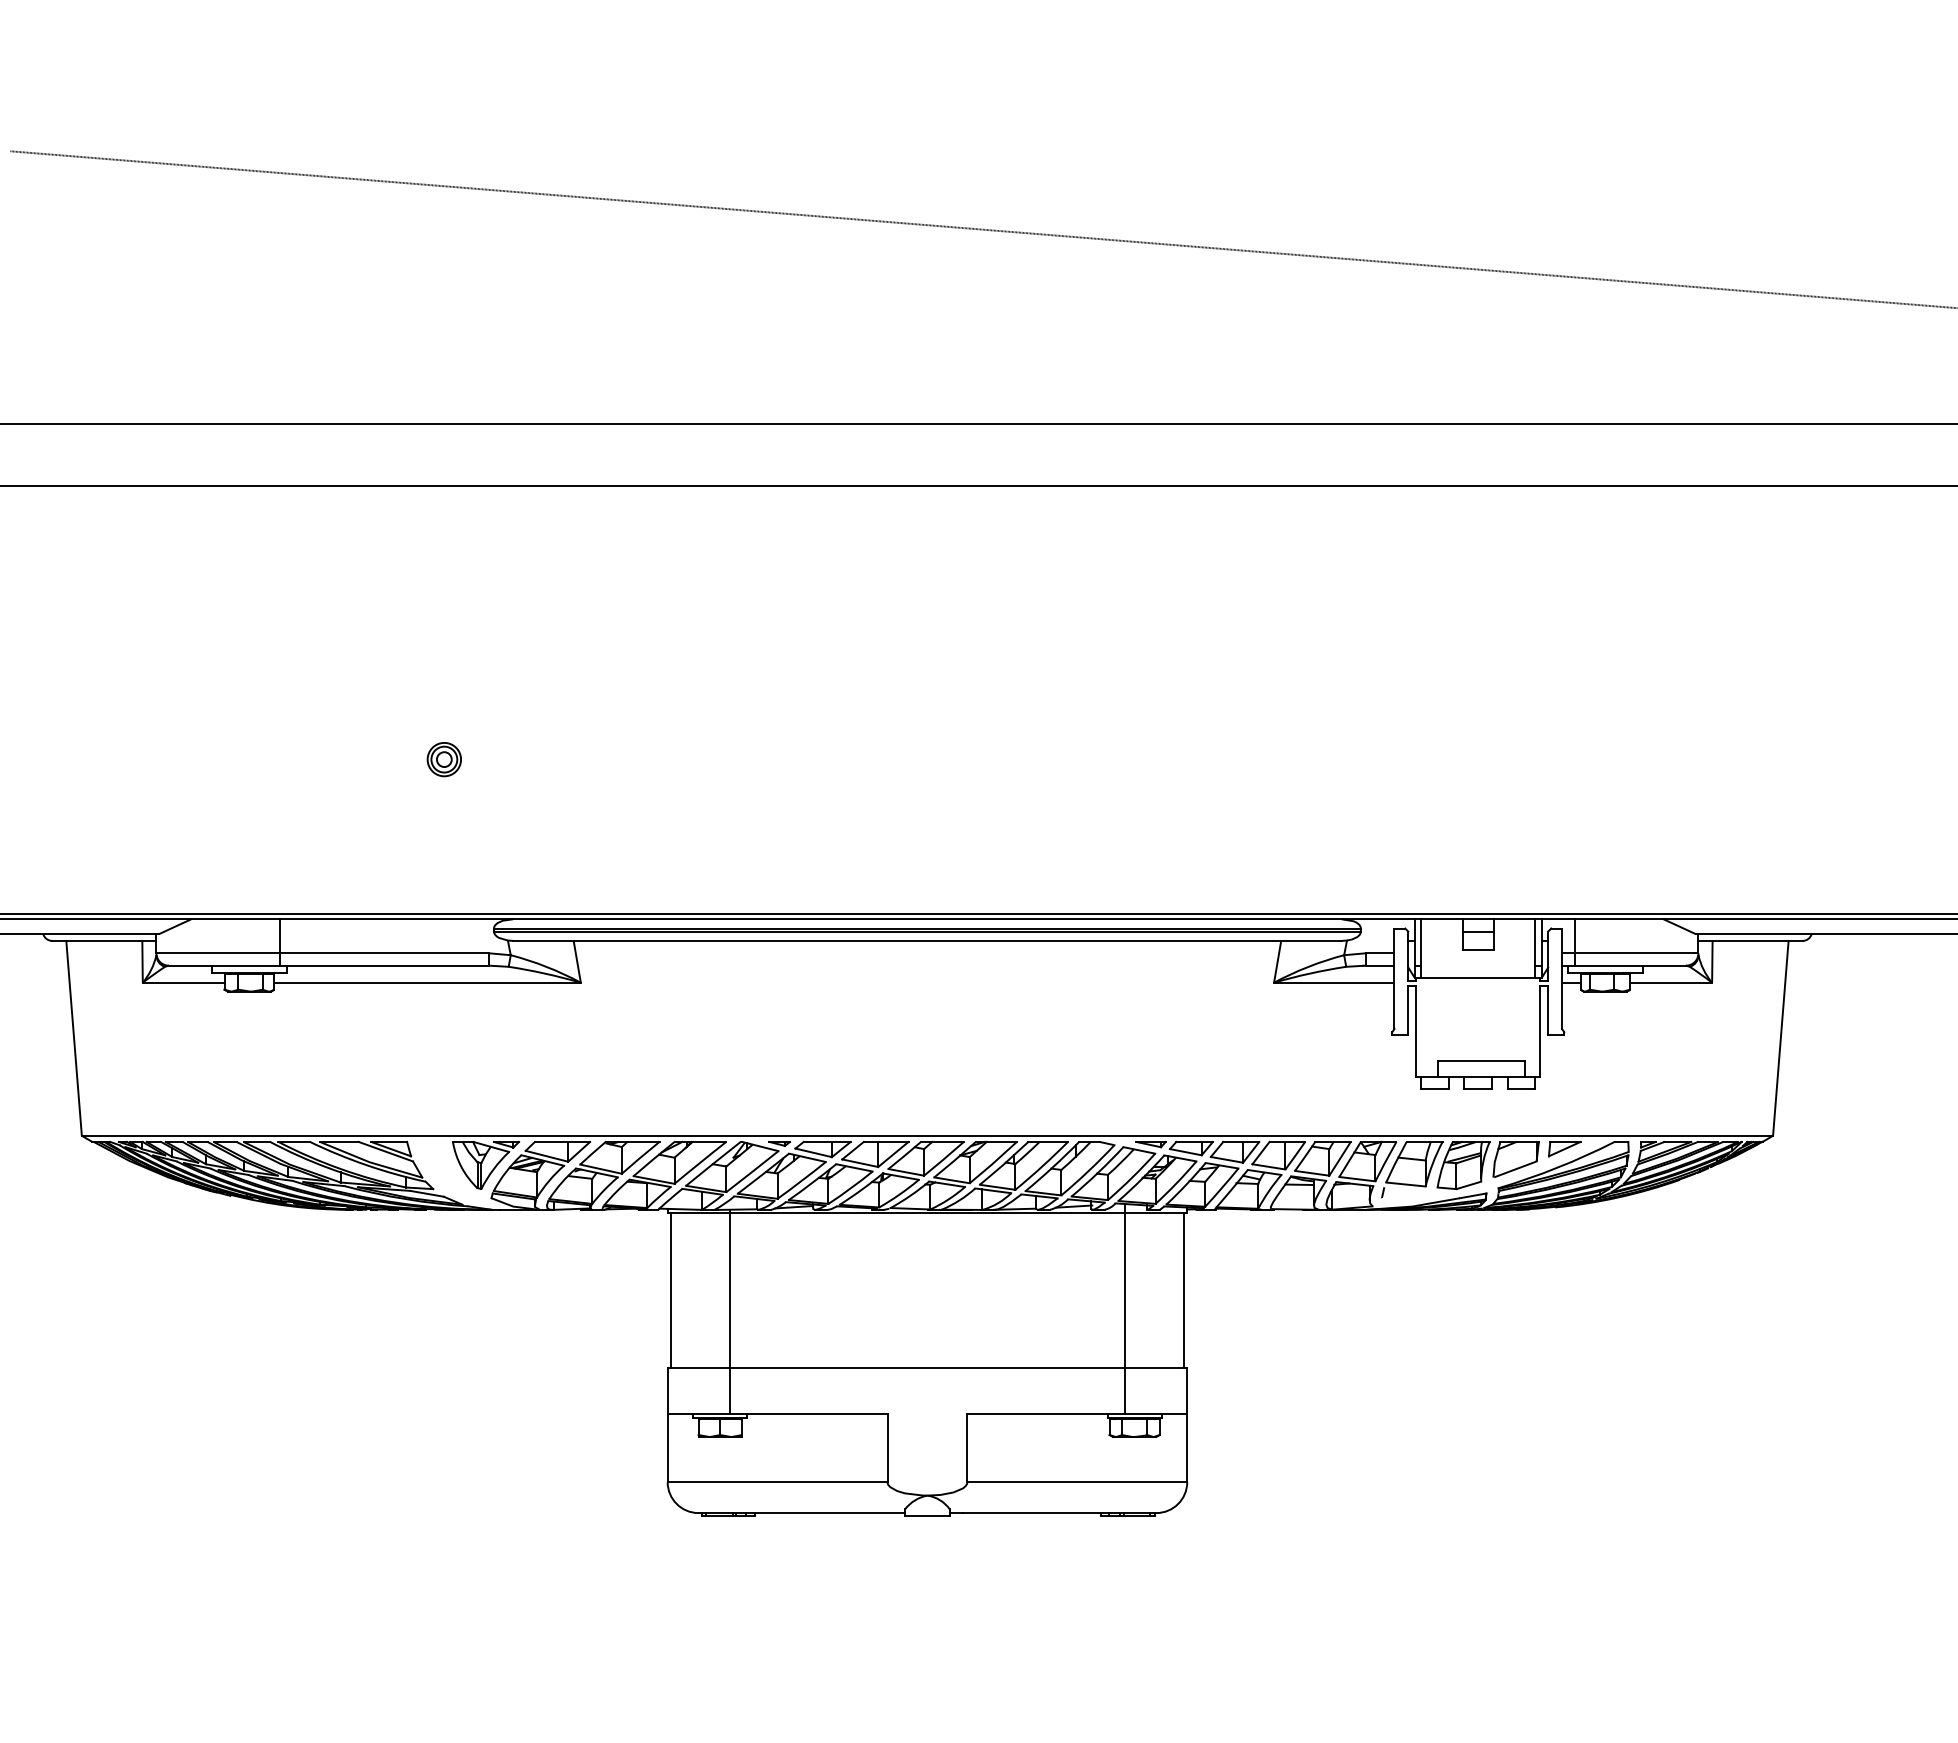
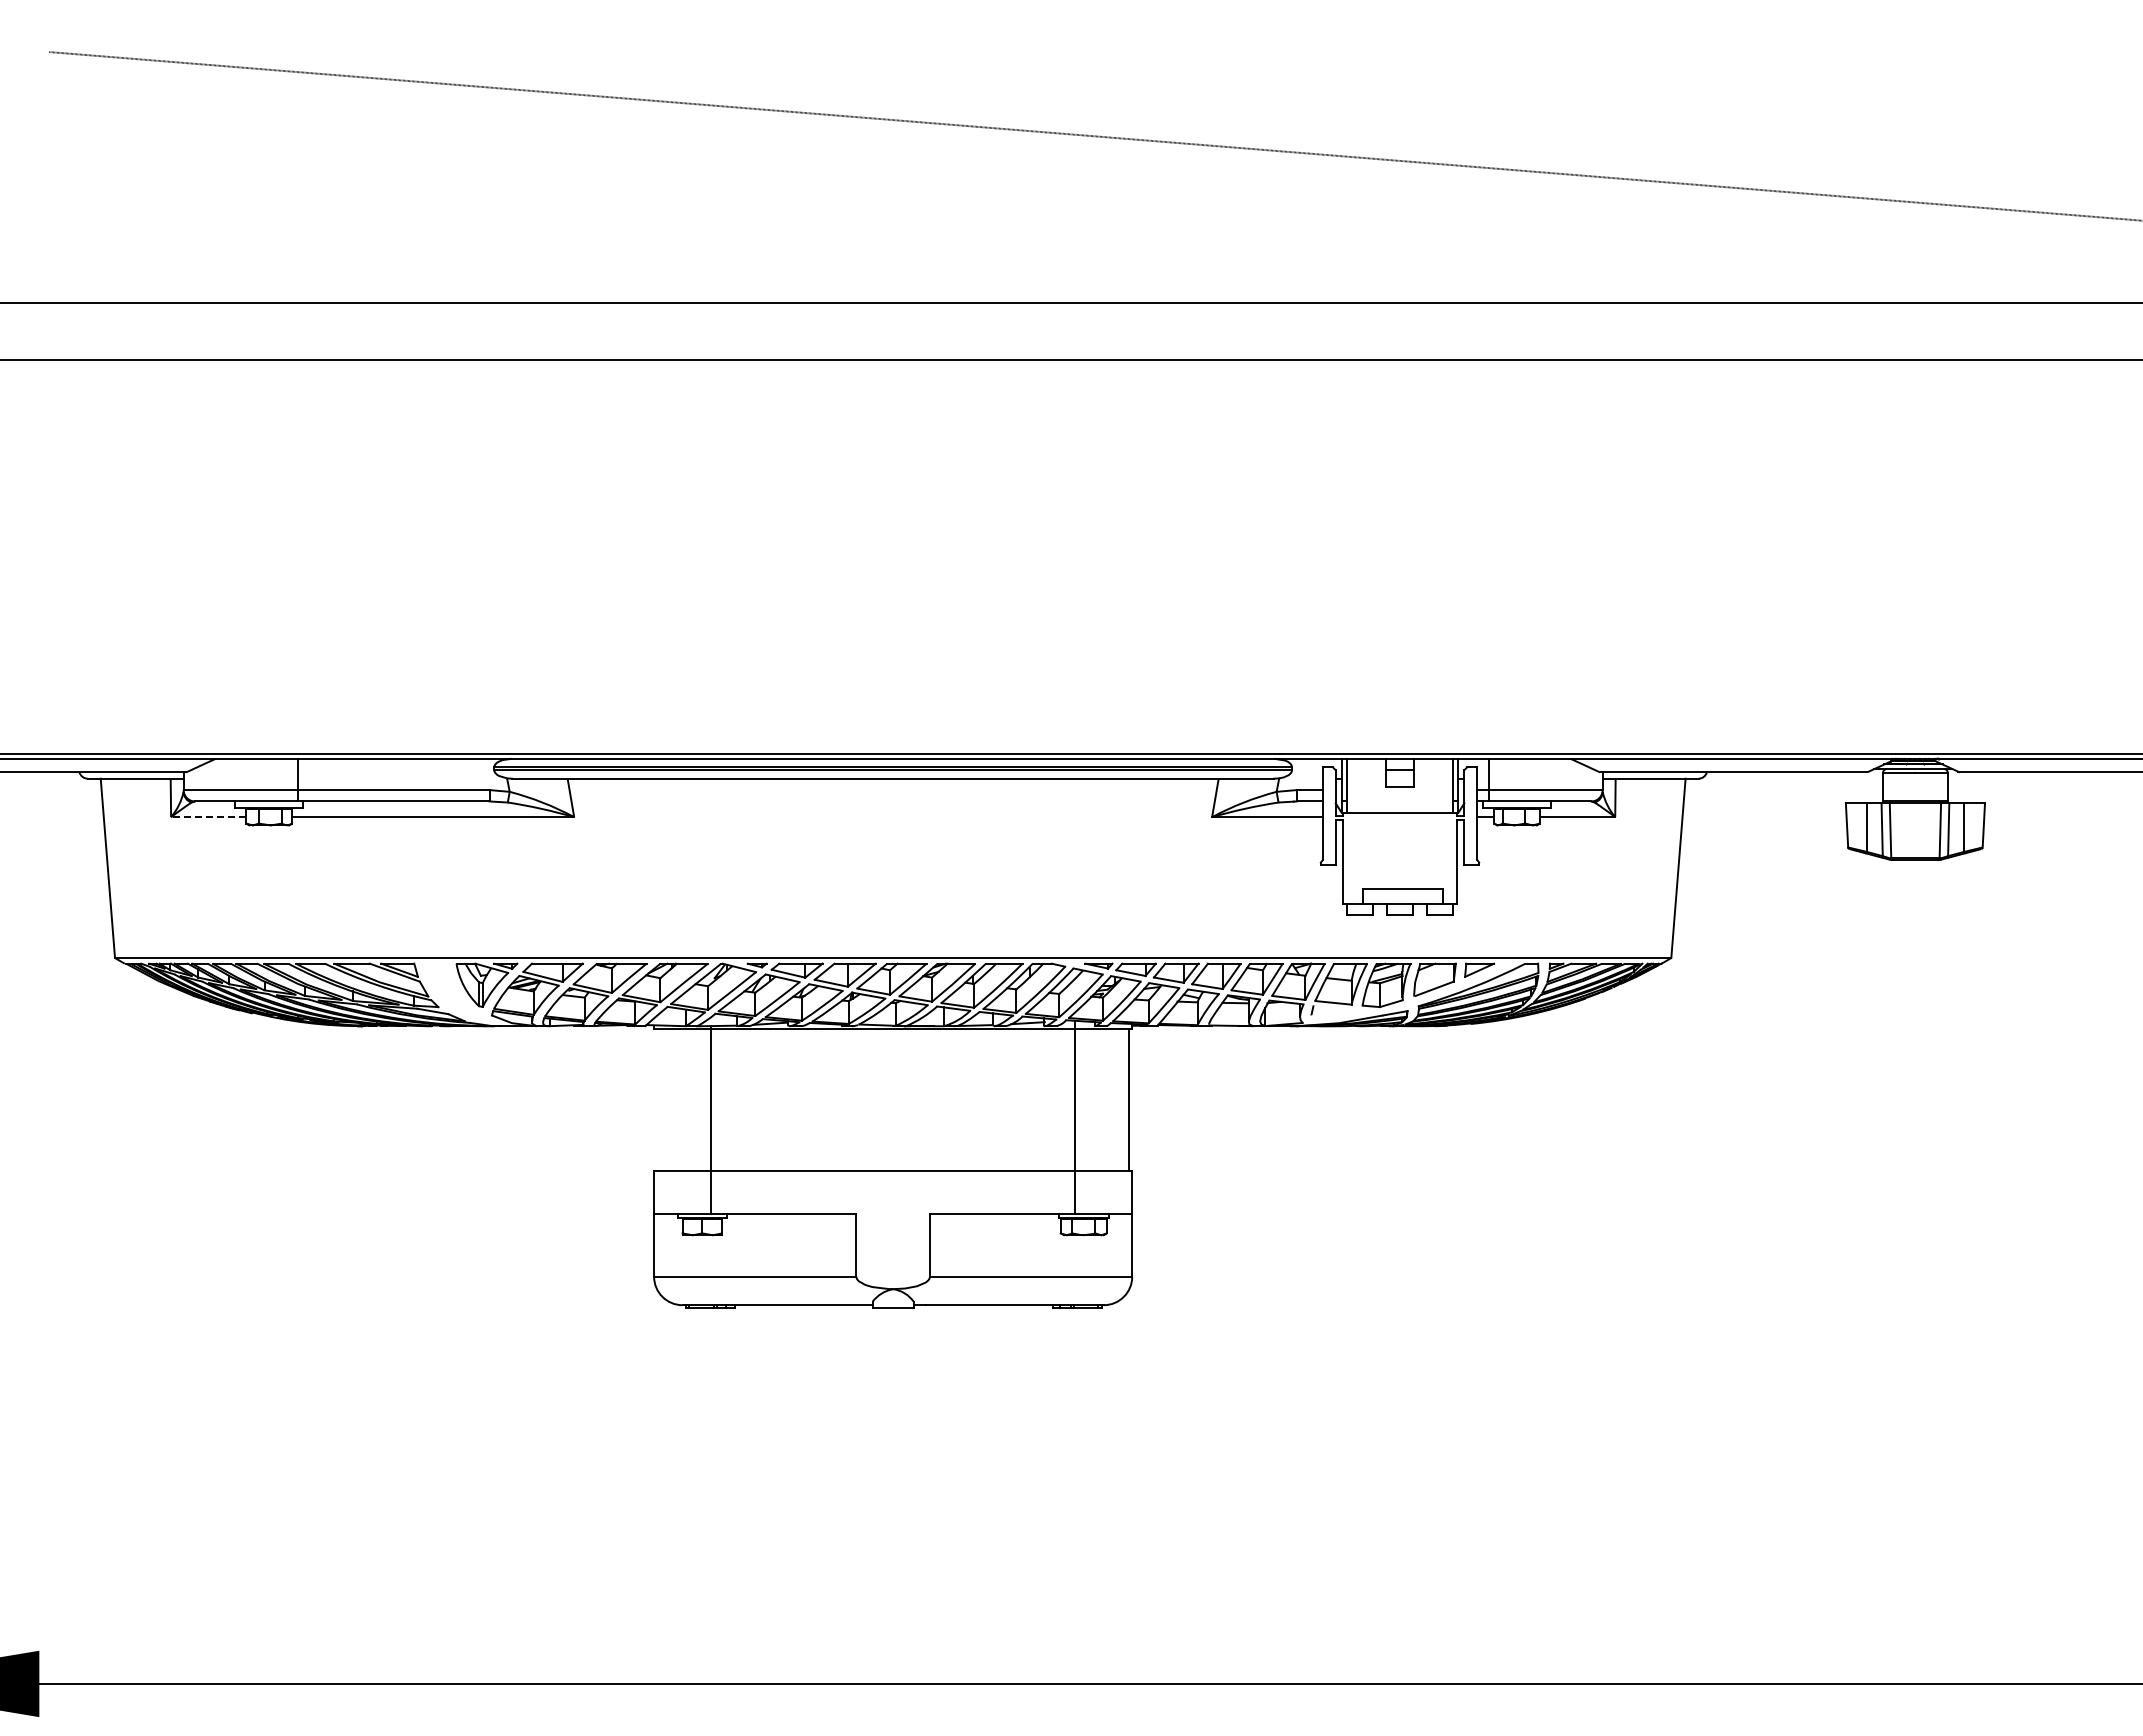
part: (444, 759) -> (448, 611), removed
line: (183, 983) -> (208, 817), solid -> dashed
line: (670, 1290) -> (656, 1100), removed

